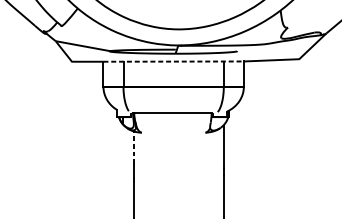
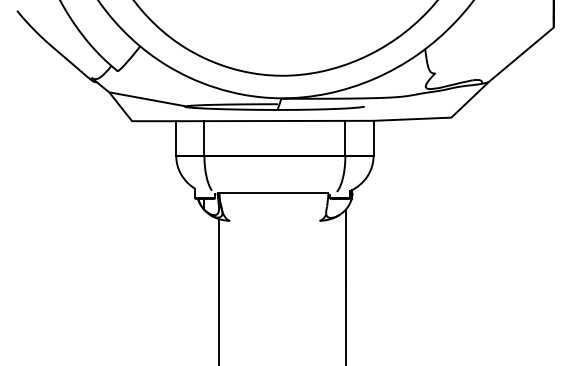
line: (173, 61) -> (274, 121), dashed -> solid
line: (133, 147) -> (218, 241), dashed -> solid

